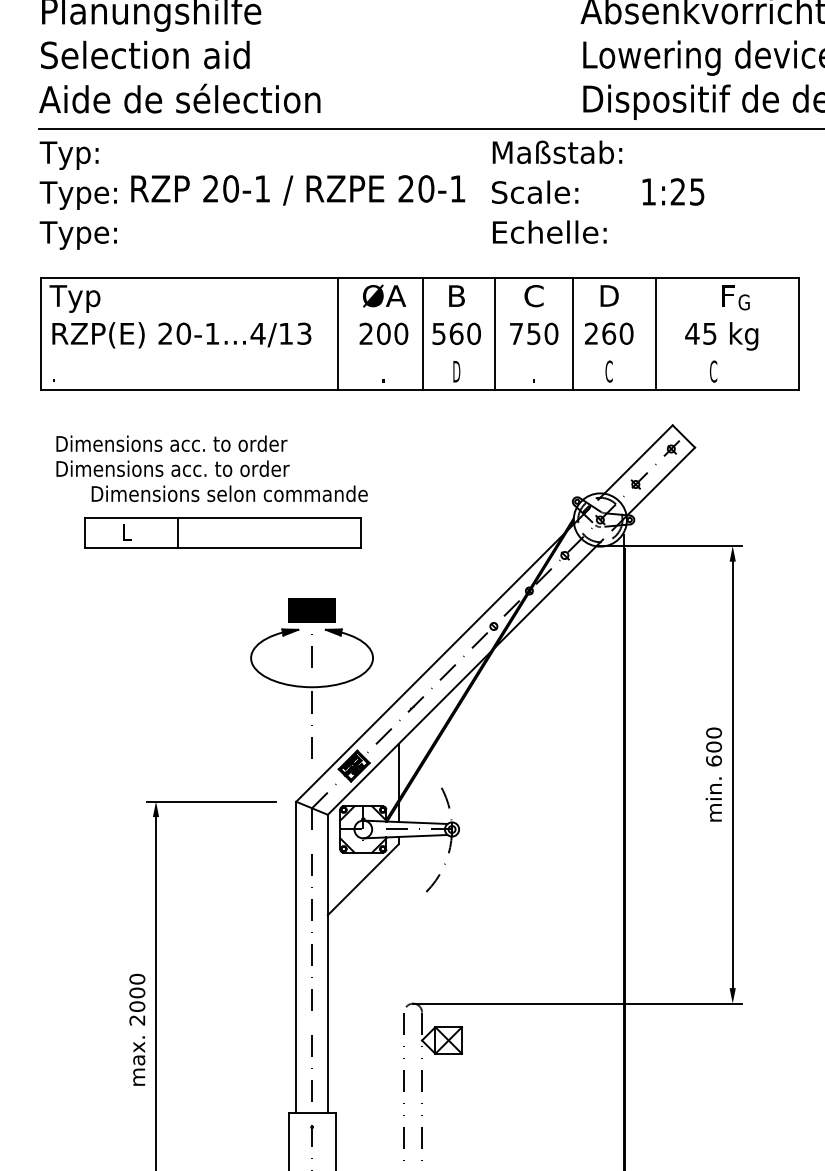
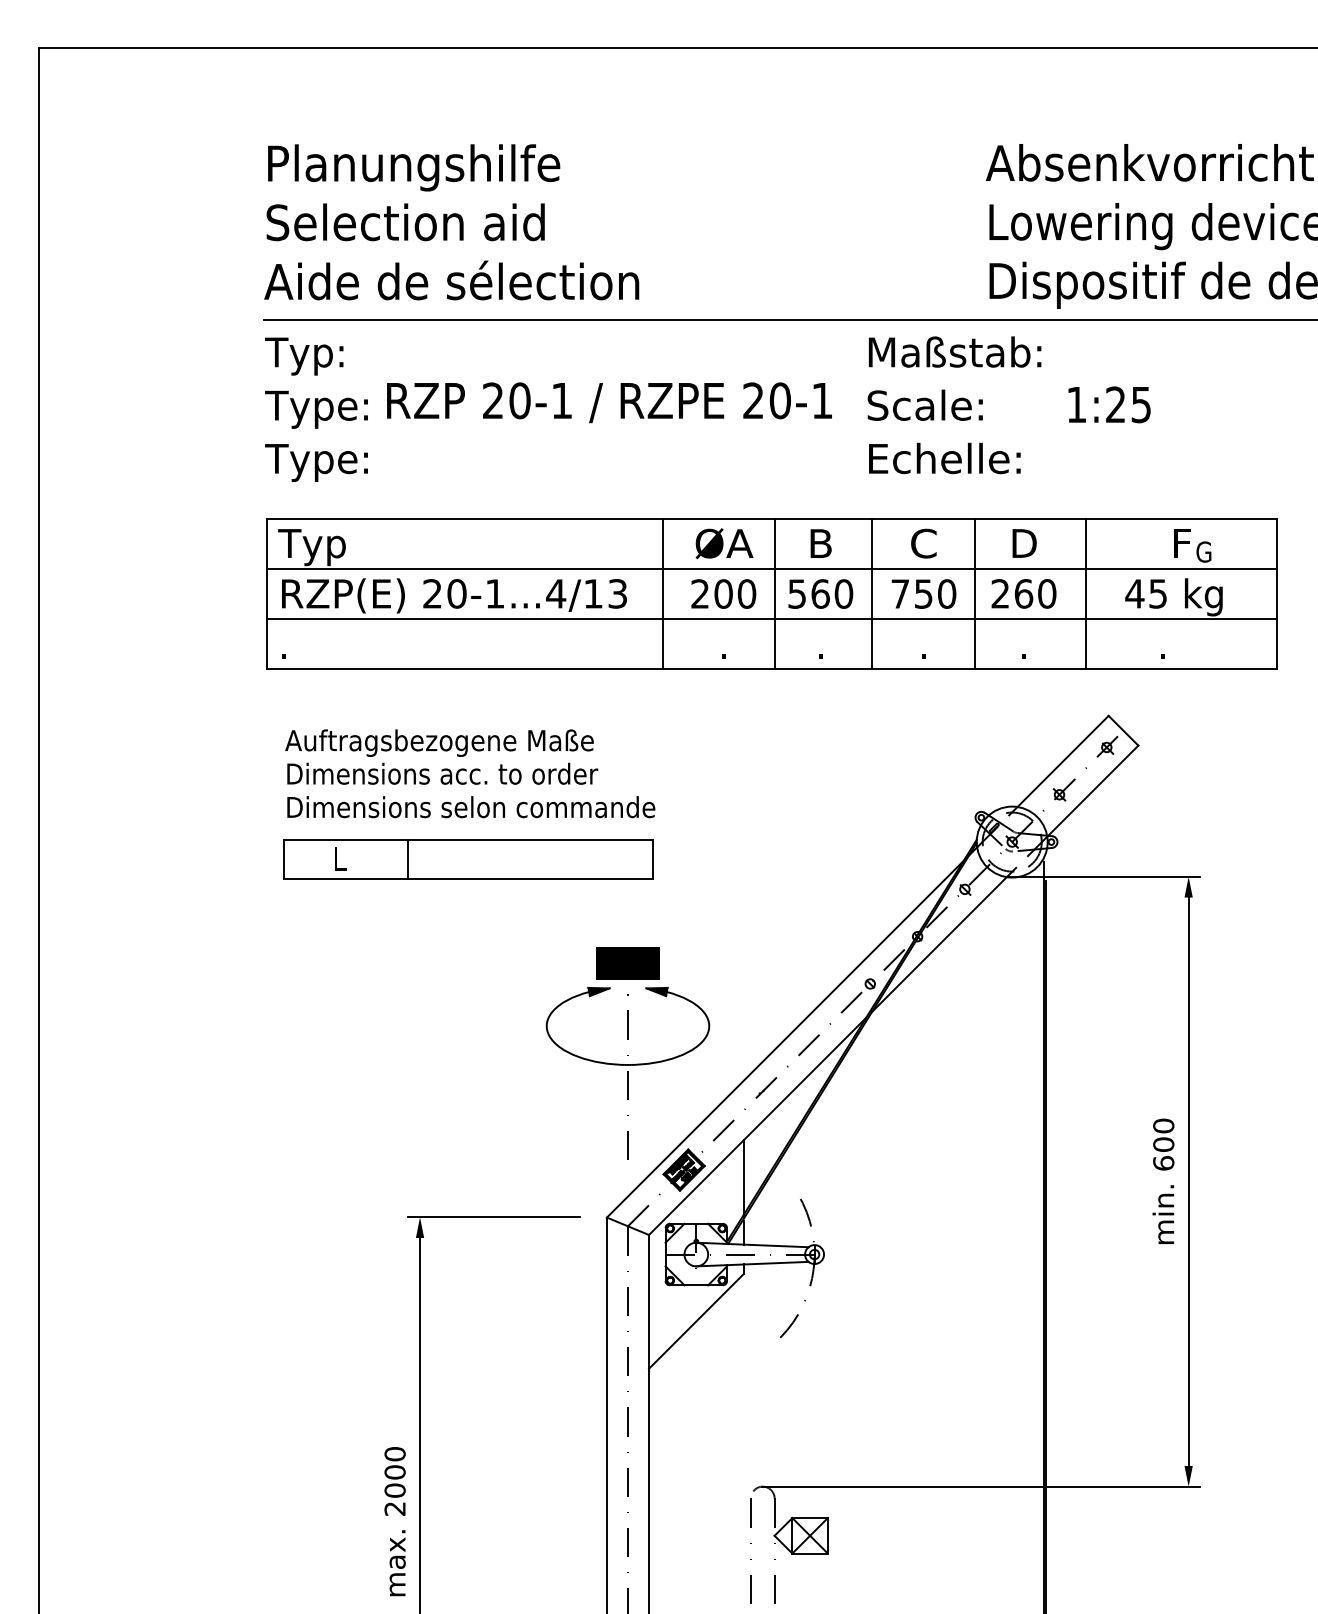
line: (419, 315) -> (771, 569), added
line: (419, 353) -> (771, 619), added
text: (456, 371) -> (820, 644), D -> .
text: (608, 371) -> (1023, 644), C -> .
text: (713, 371) -> (1162, 644), C -> .
text: (171, 445) -> (440, 742), Dimensions acc. to order -> Auftragsbezogene Maße
text: (229, 494) -> (471, 807), moved
part: (223, 533) -> (468, 859), moved

